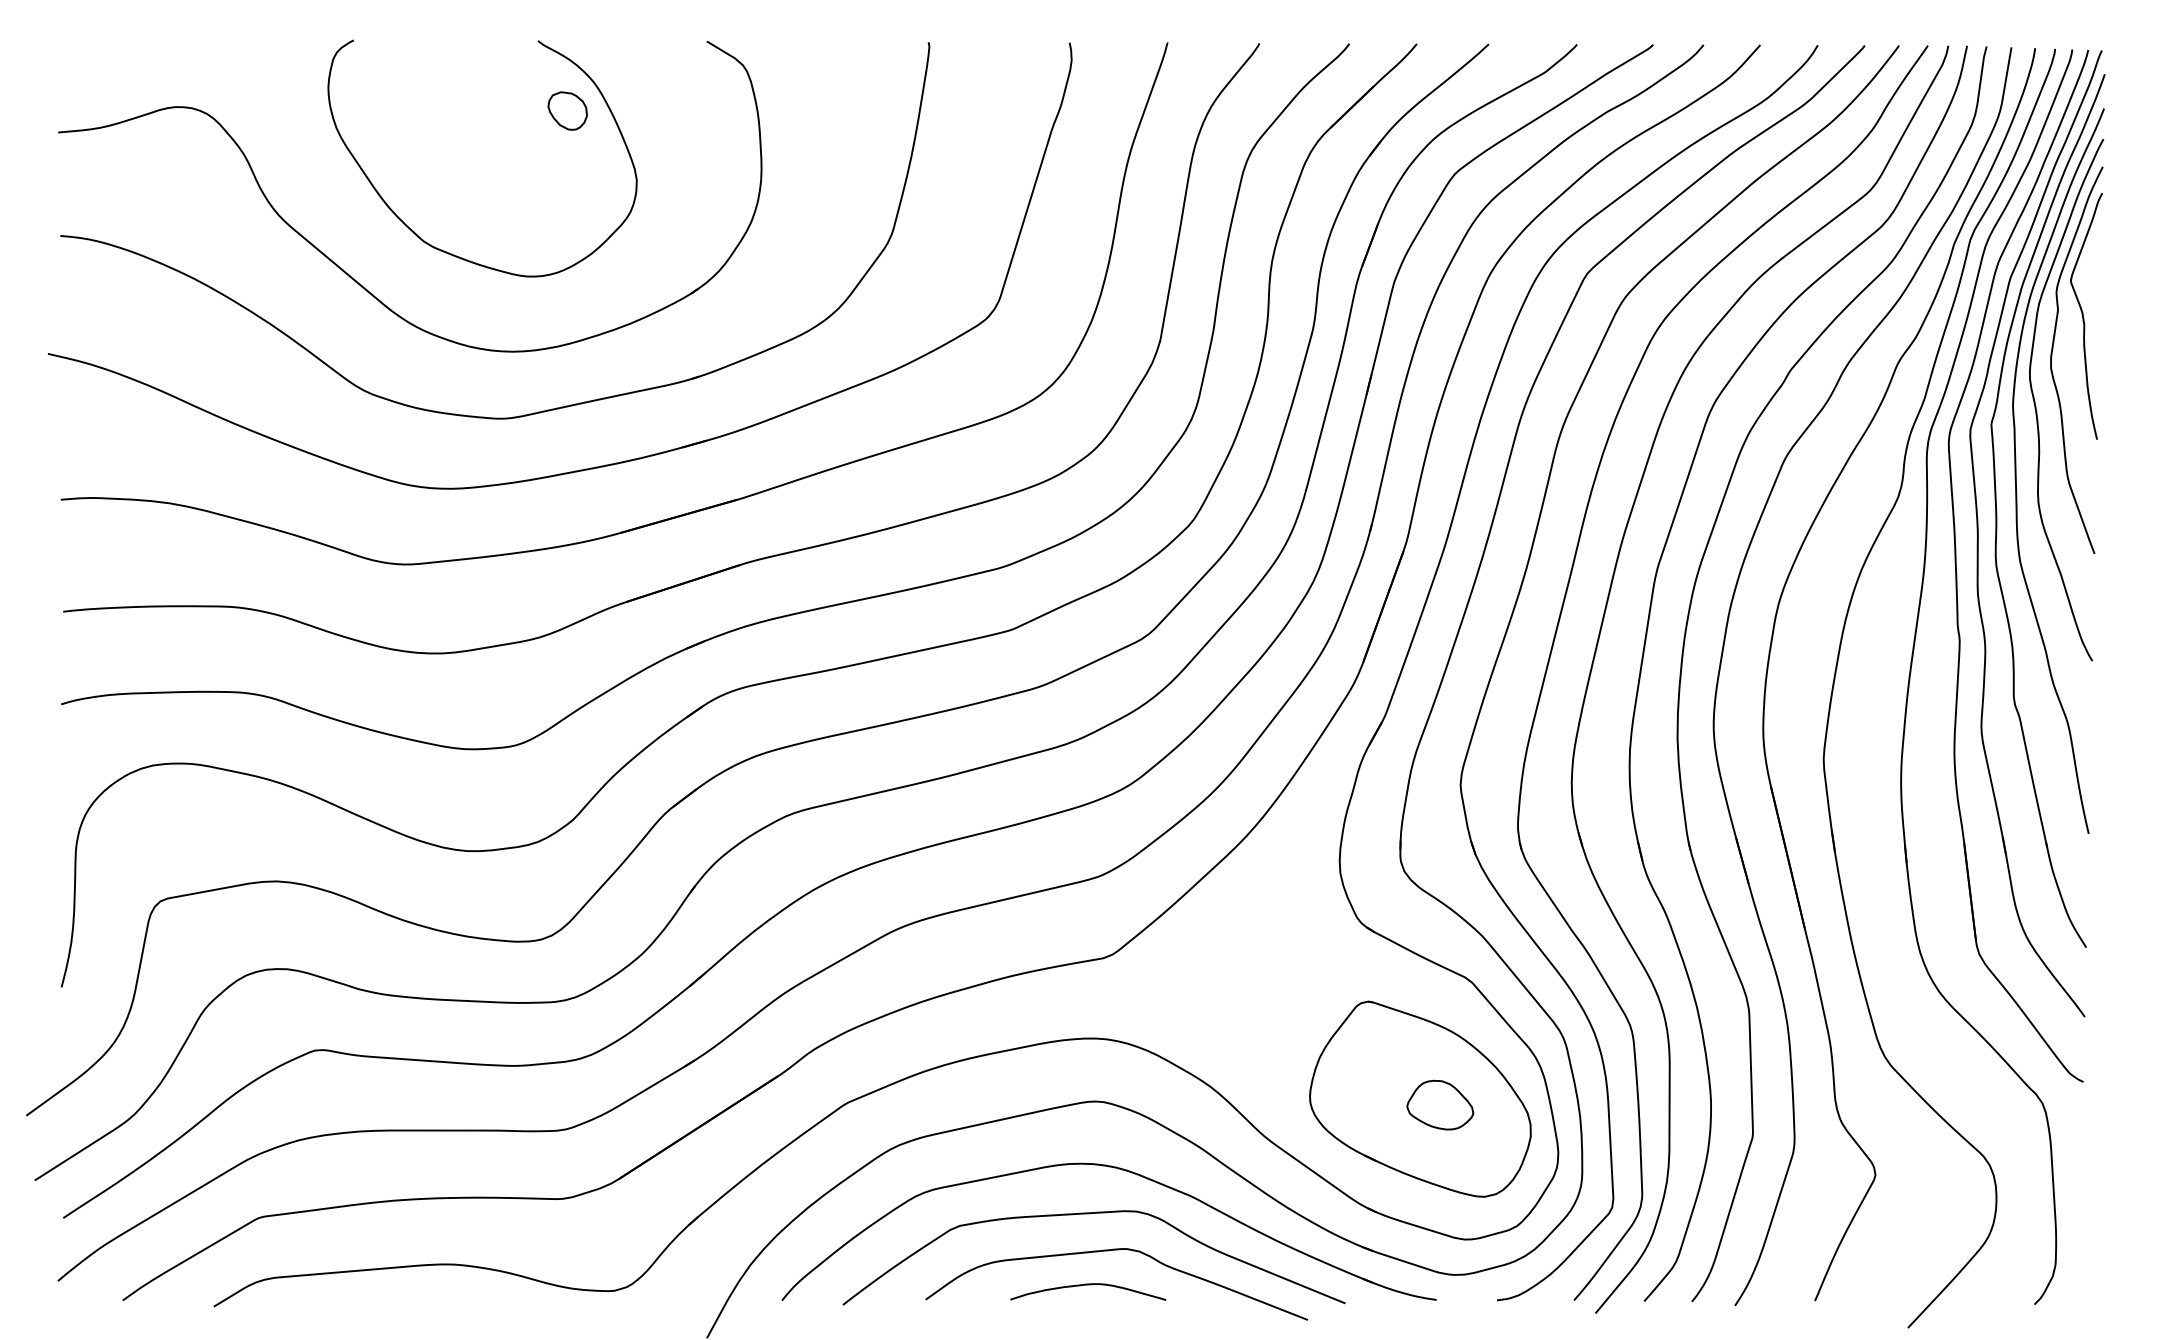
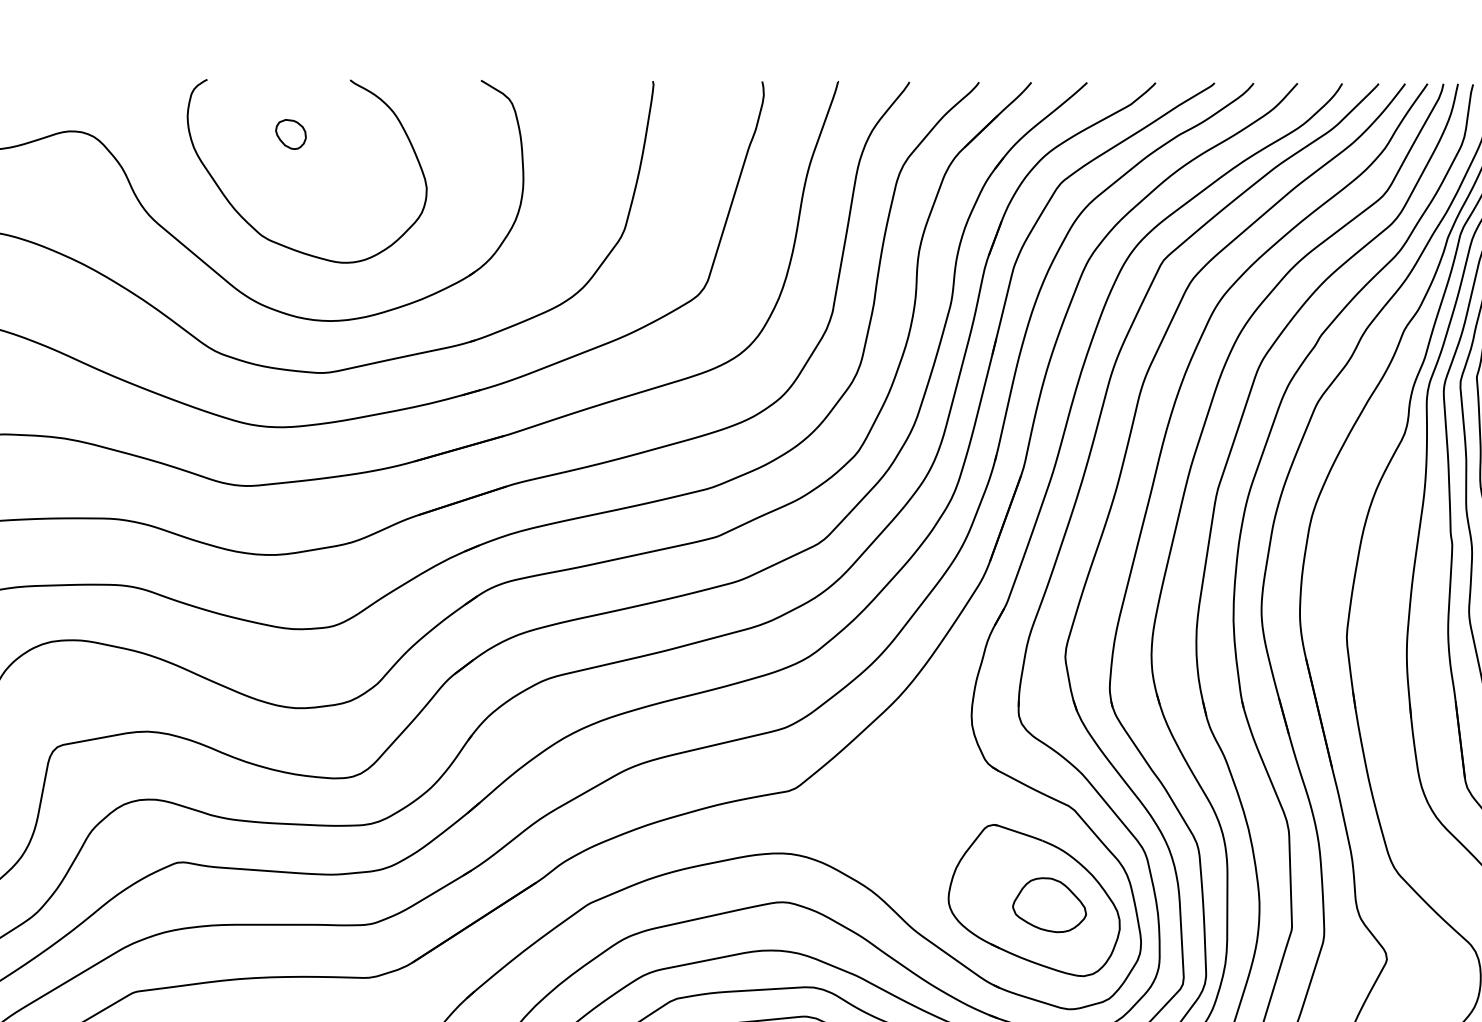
part: (567, 110) -> (290, 134), moved
part: (1440, 1104) -> (1049, 904), size x1.43

